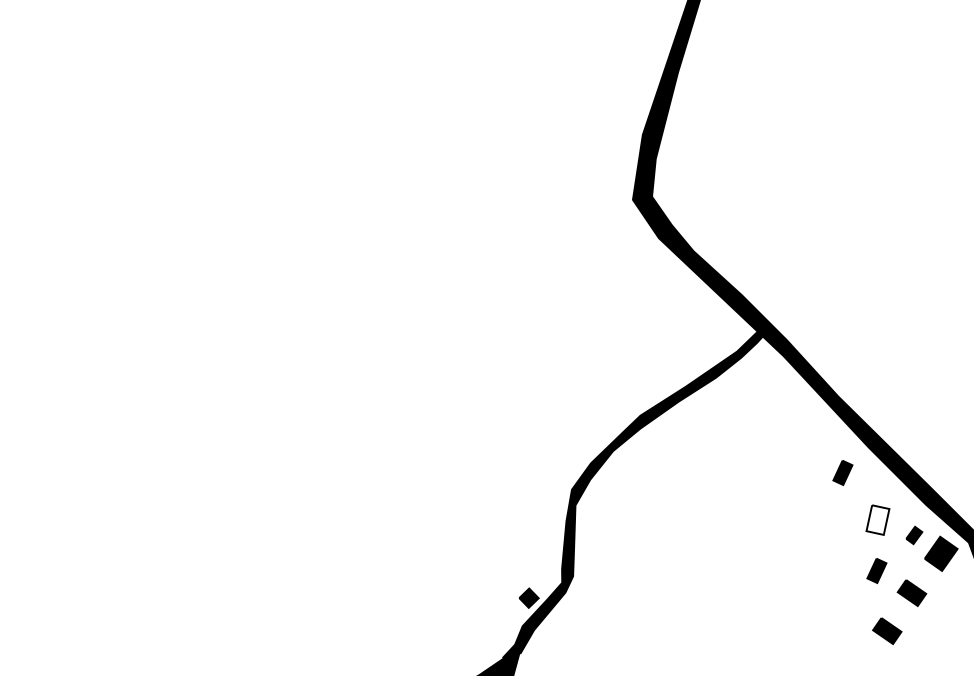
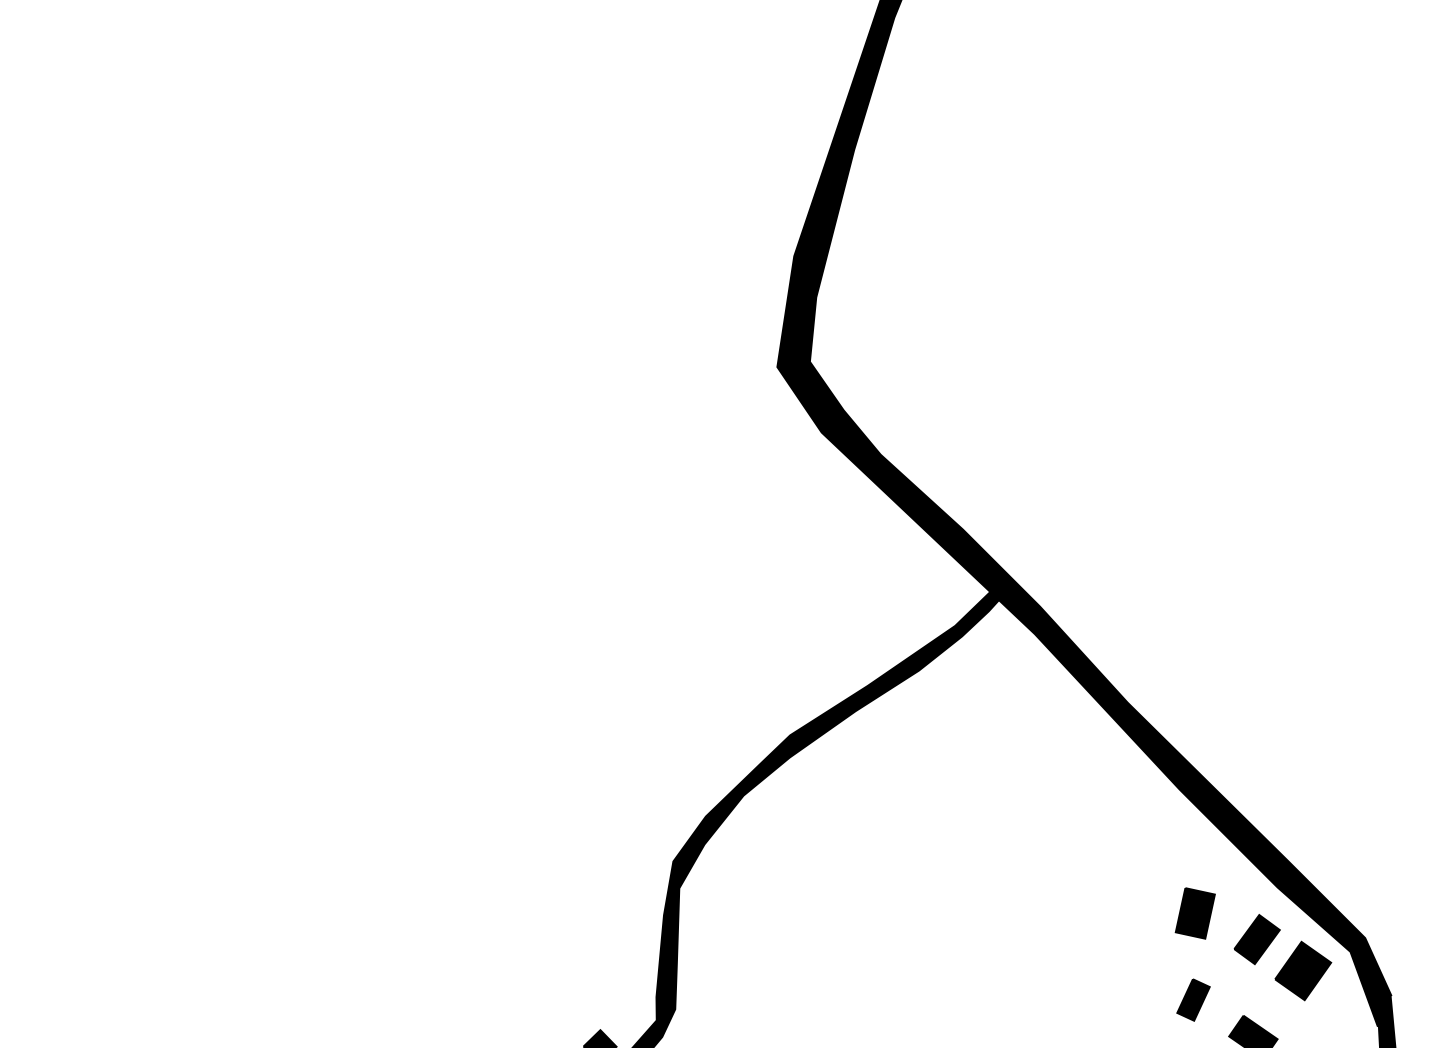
part: (842, 472) -> (1134, 832), removed
fill: (877, 519) -> (1194, 912), added
part: (914, 535) -> (1257, 939), size x1.67

